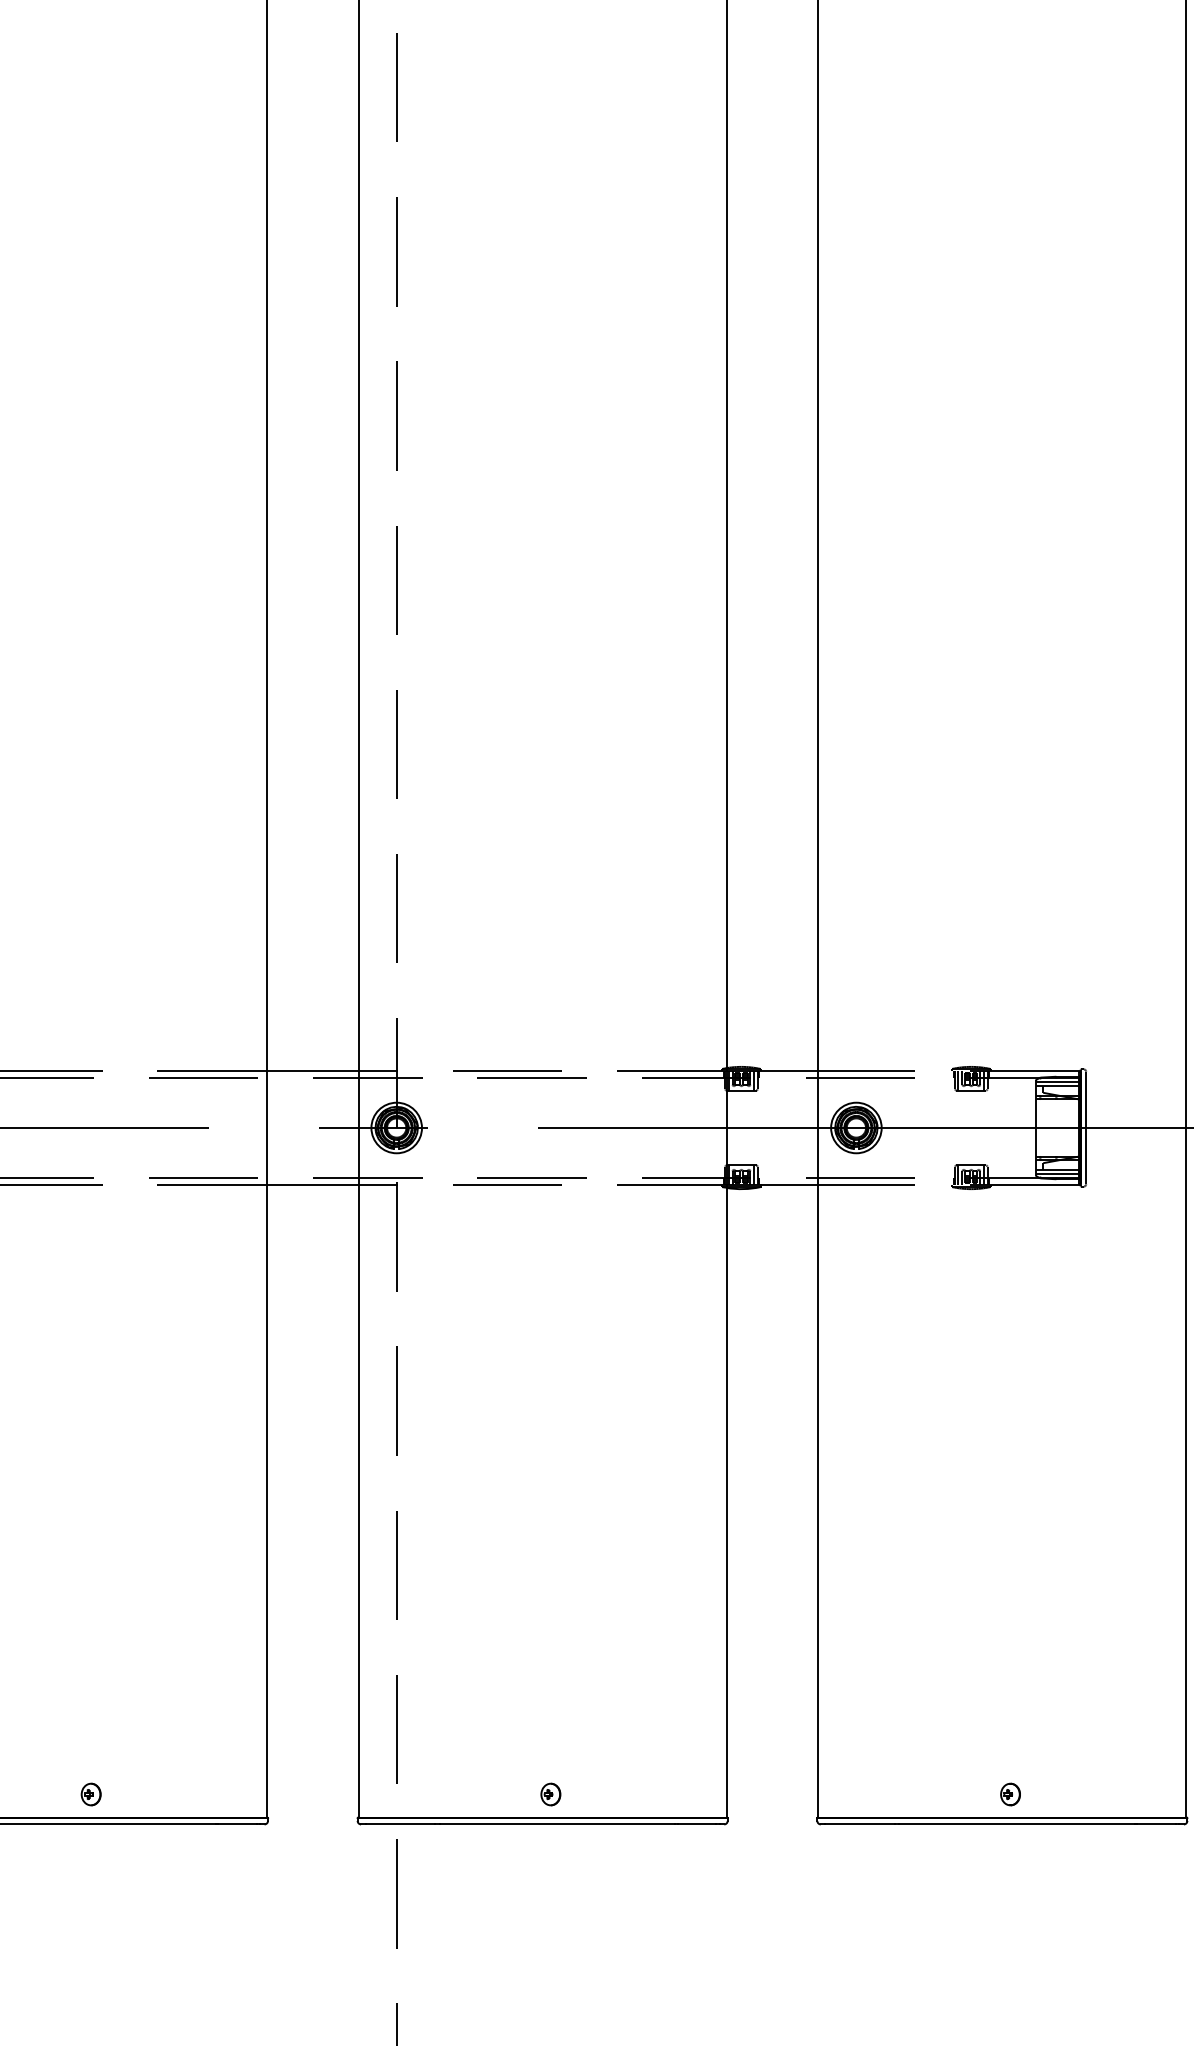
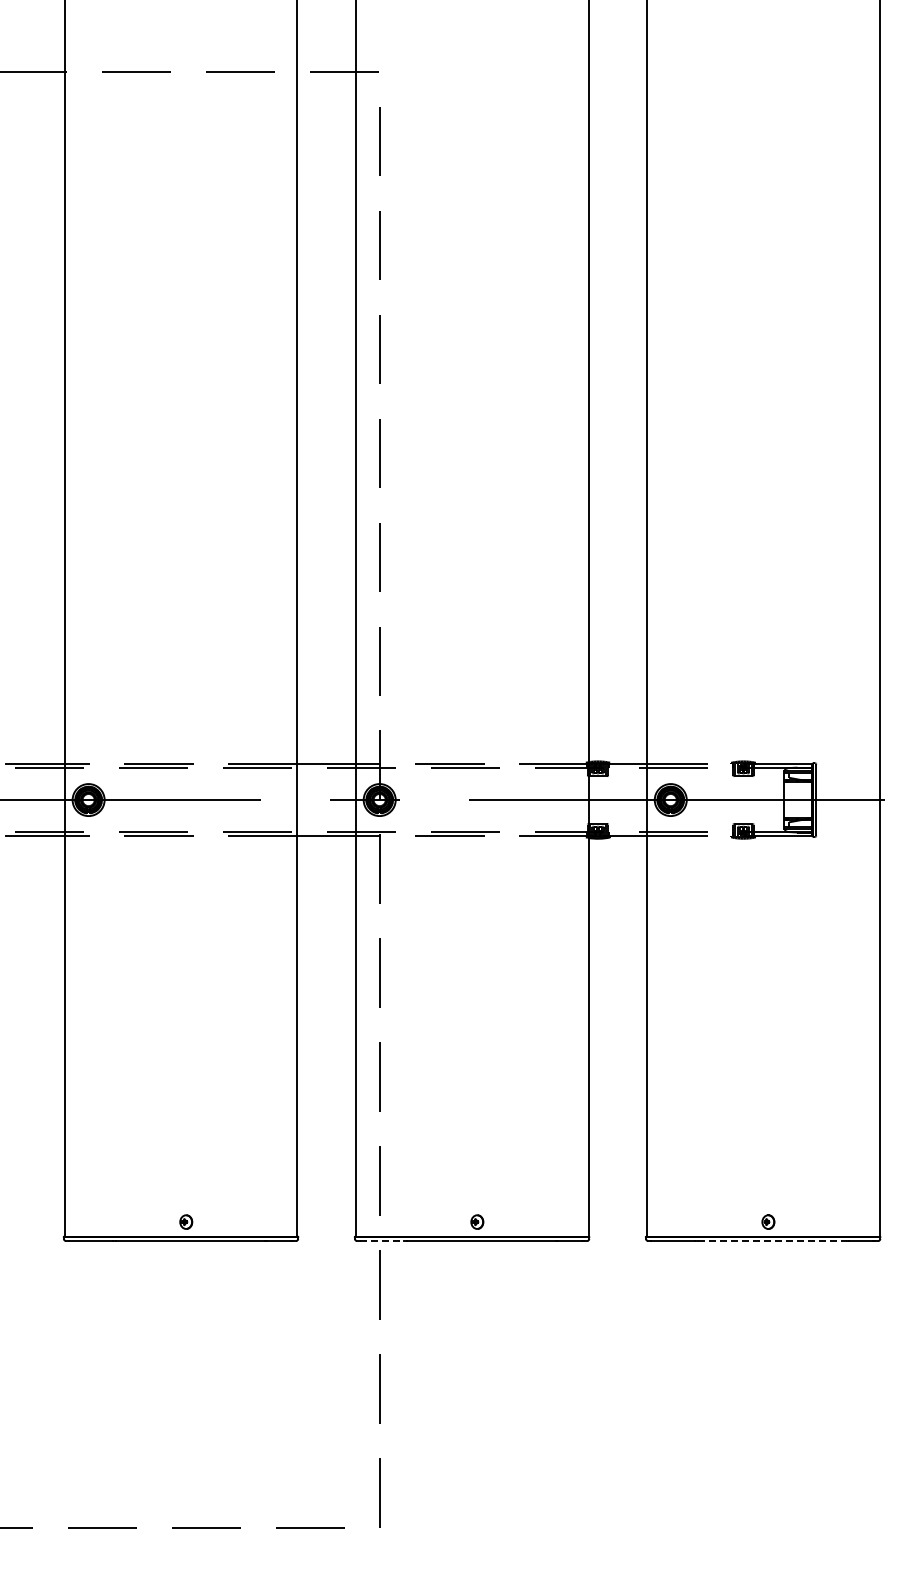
line: (401, 1825) -> (382, 1241), solid -> dashed
line: (1017, 1825) -> (772, 1241), solid -> dashed

